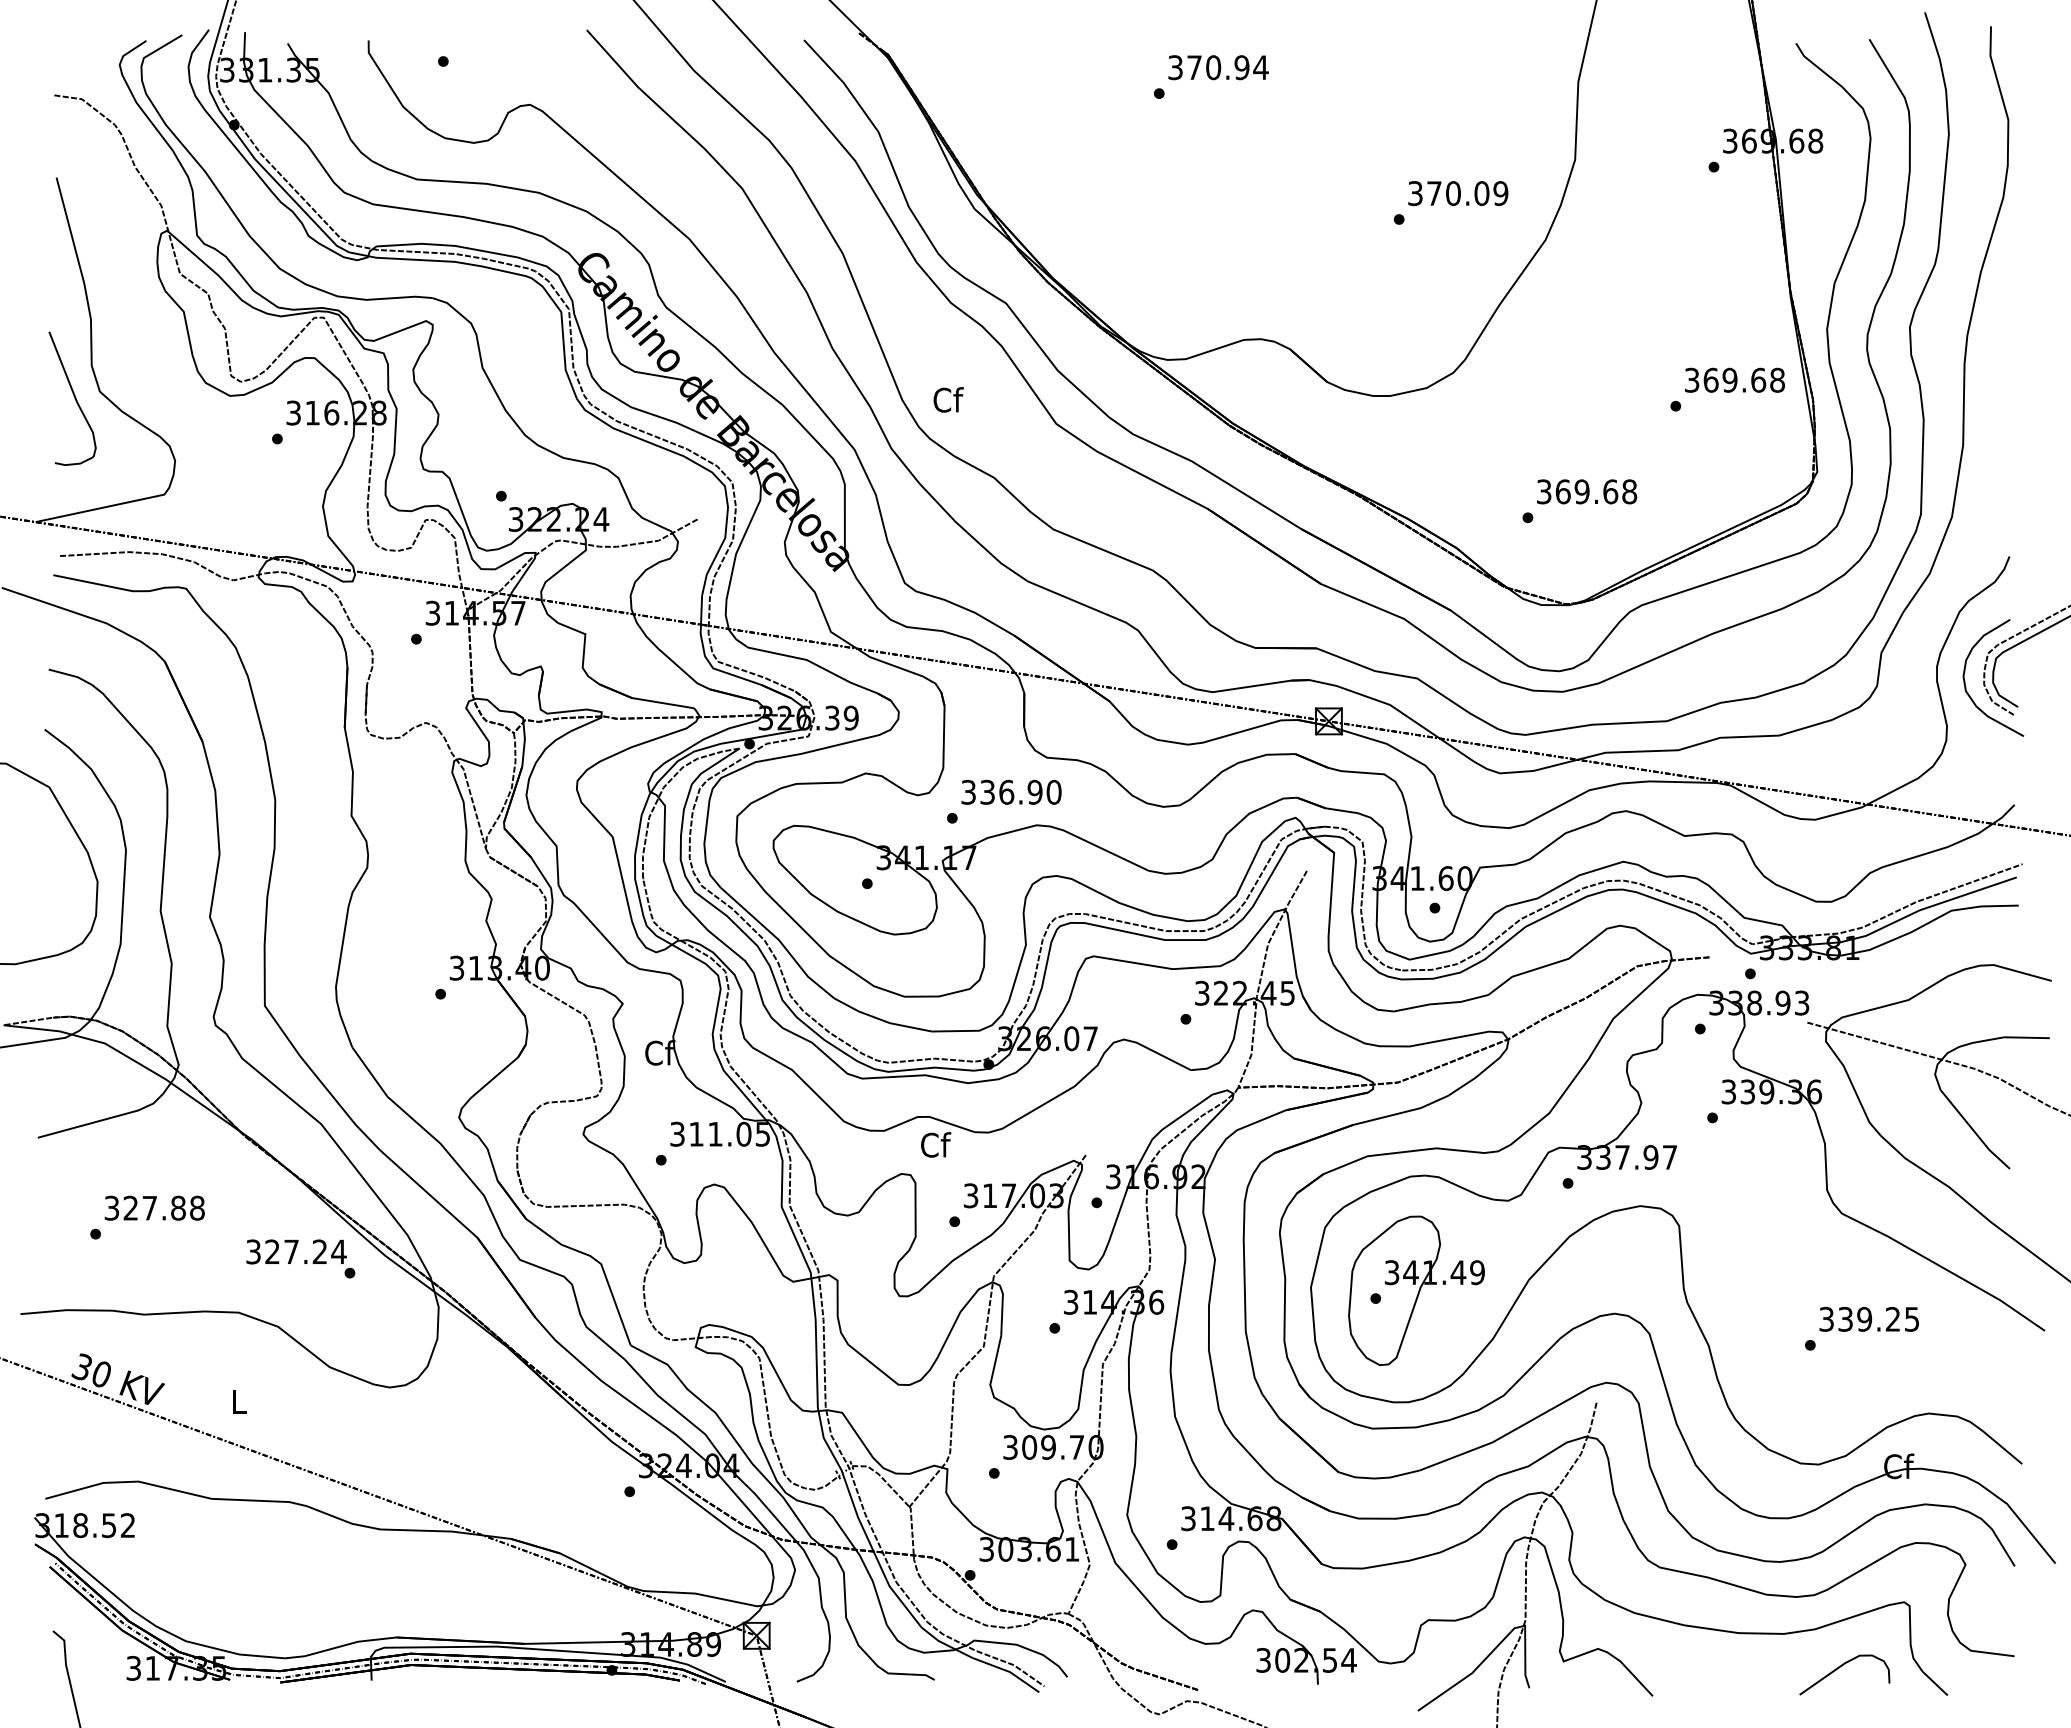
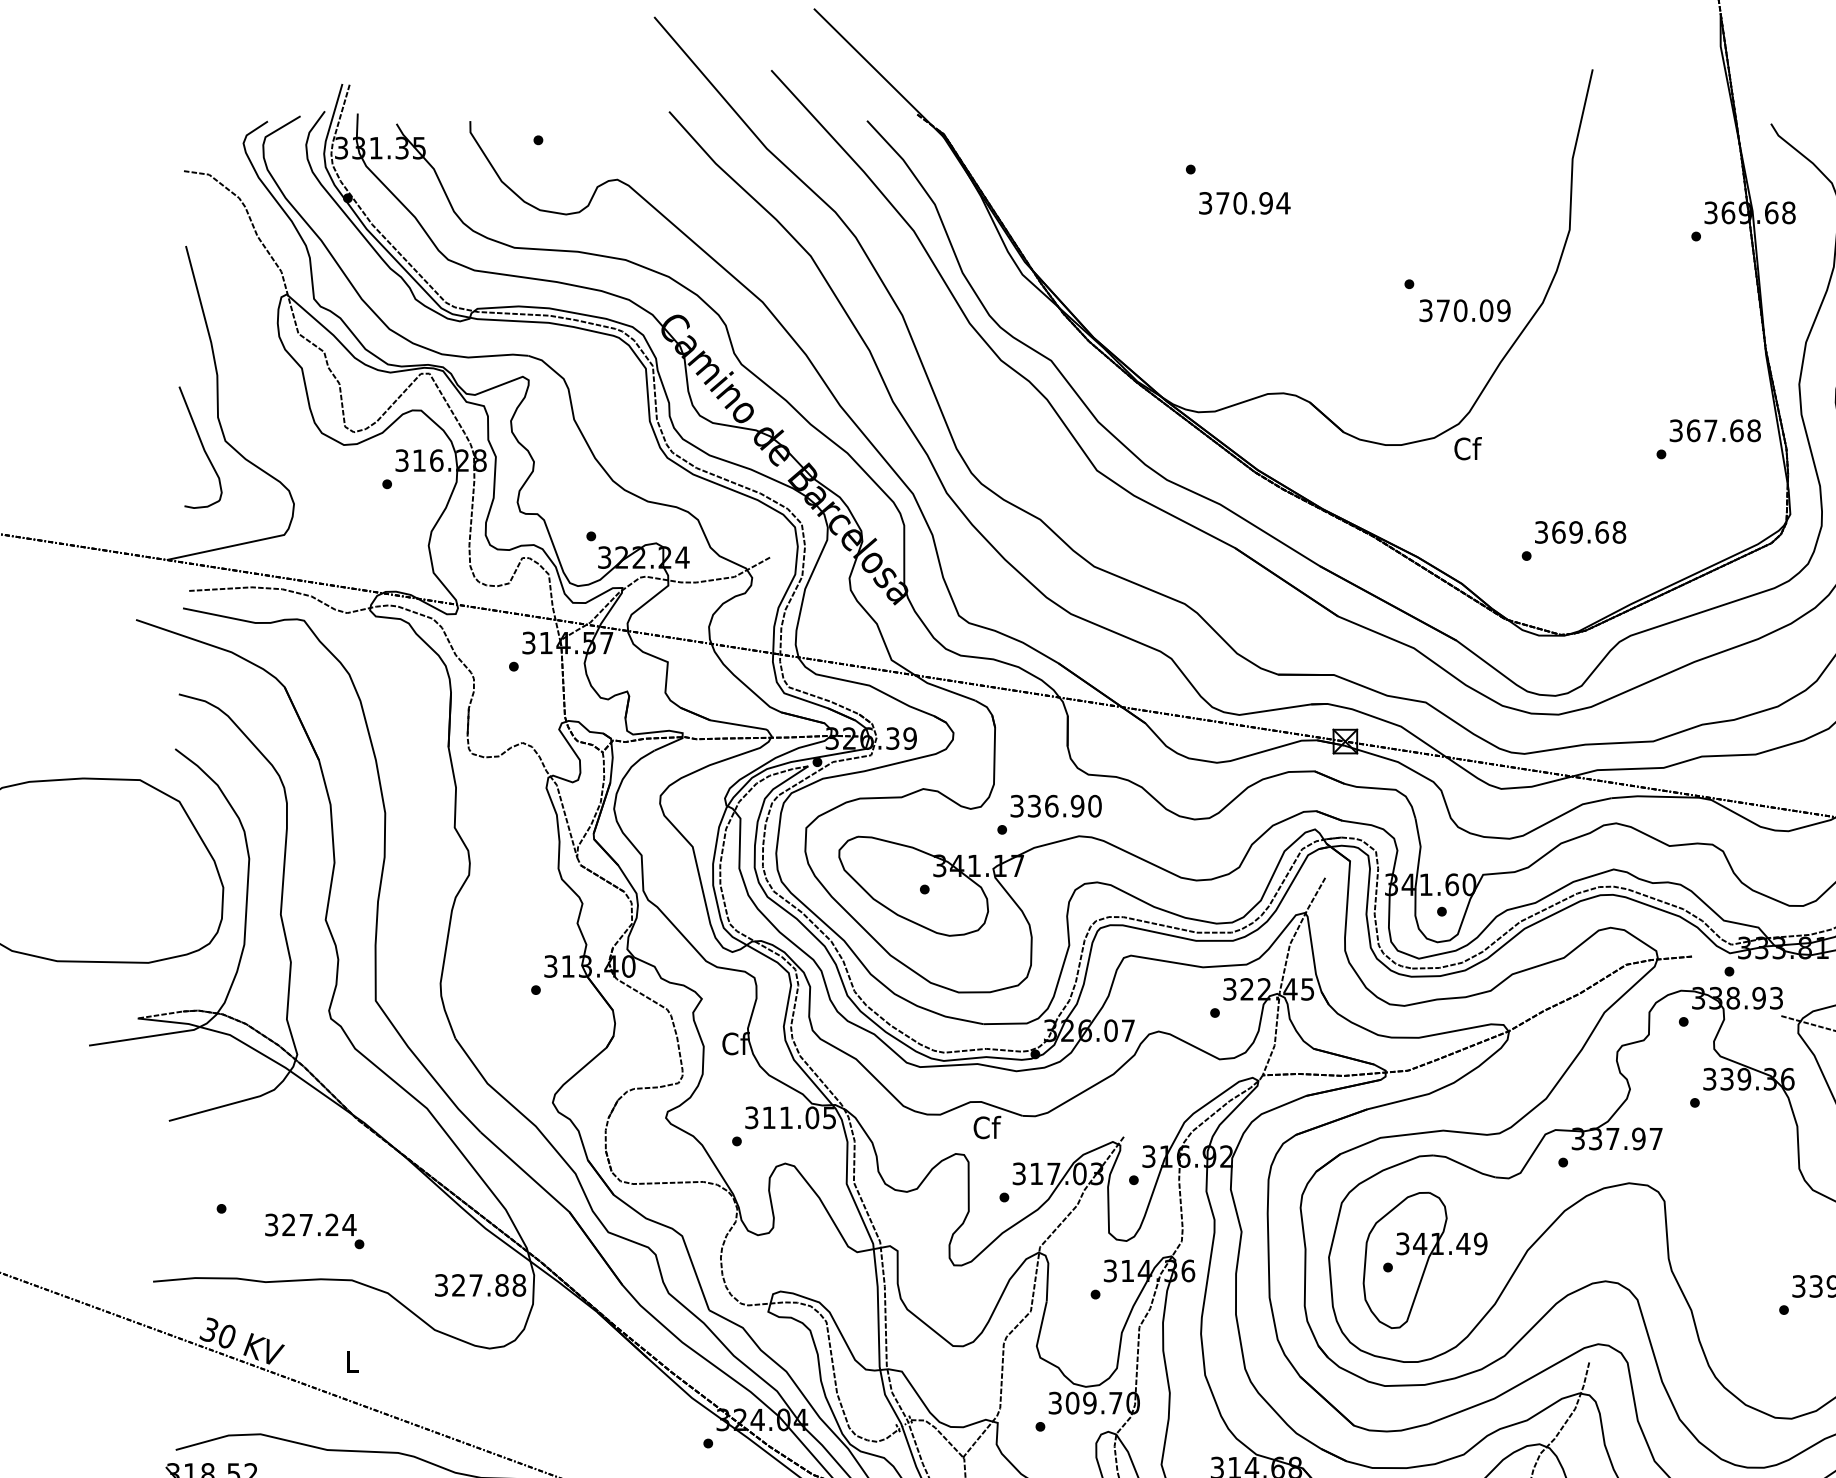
text: (1218, 67) -> (1244, 203), moved
text: (1458, 193) -> (1465, 310), moved
text: (1729, 379) -> (1710, 430), 369.68 -> 367.68
text: (948, 399) -> (1467, 448), moved
text: (154, 1207) -> (480, 1284), moved
text: (300, 1258) -> (314, 1231), moved

